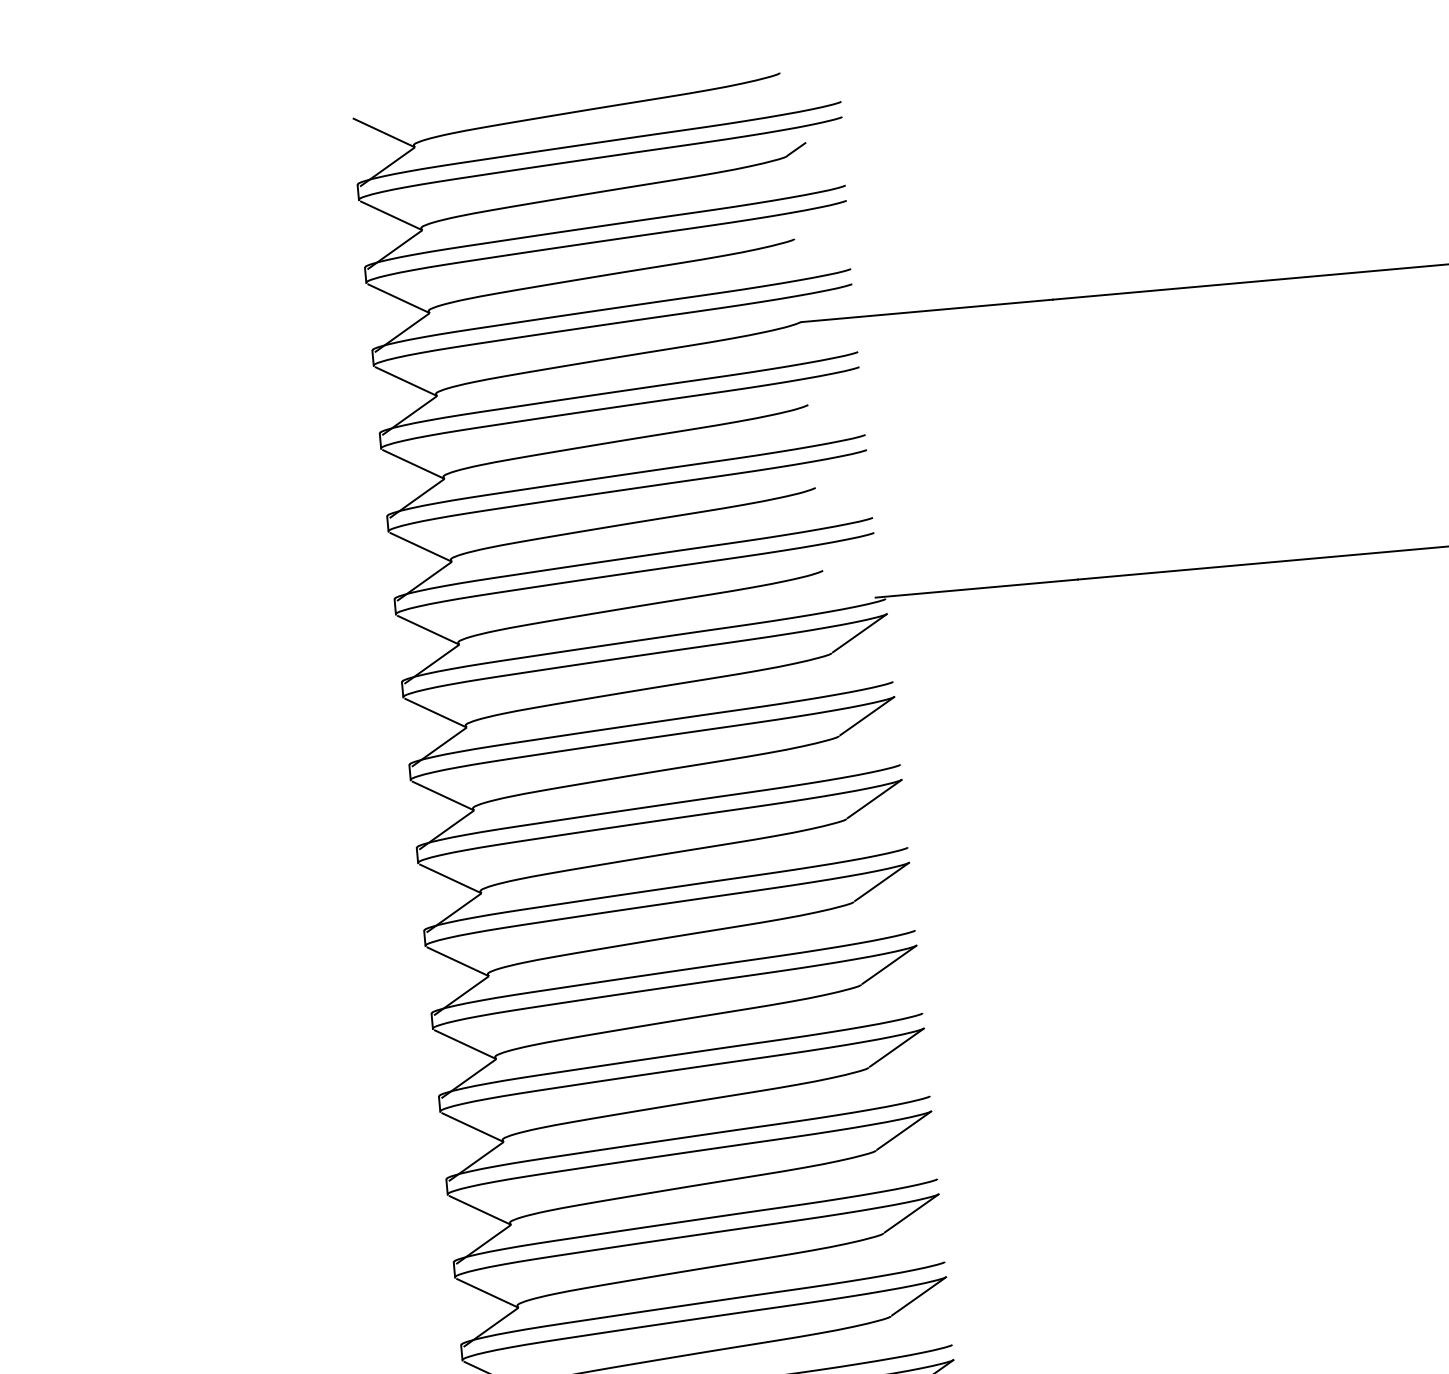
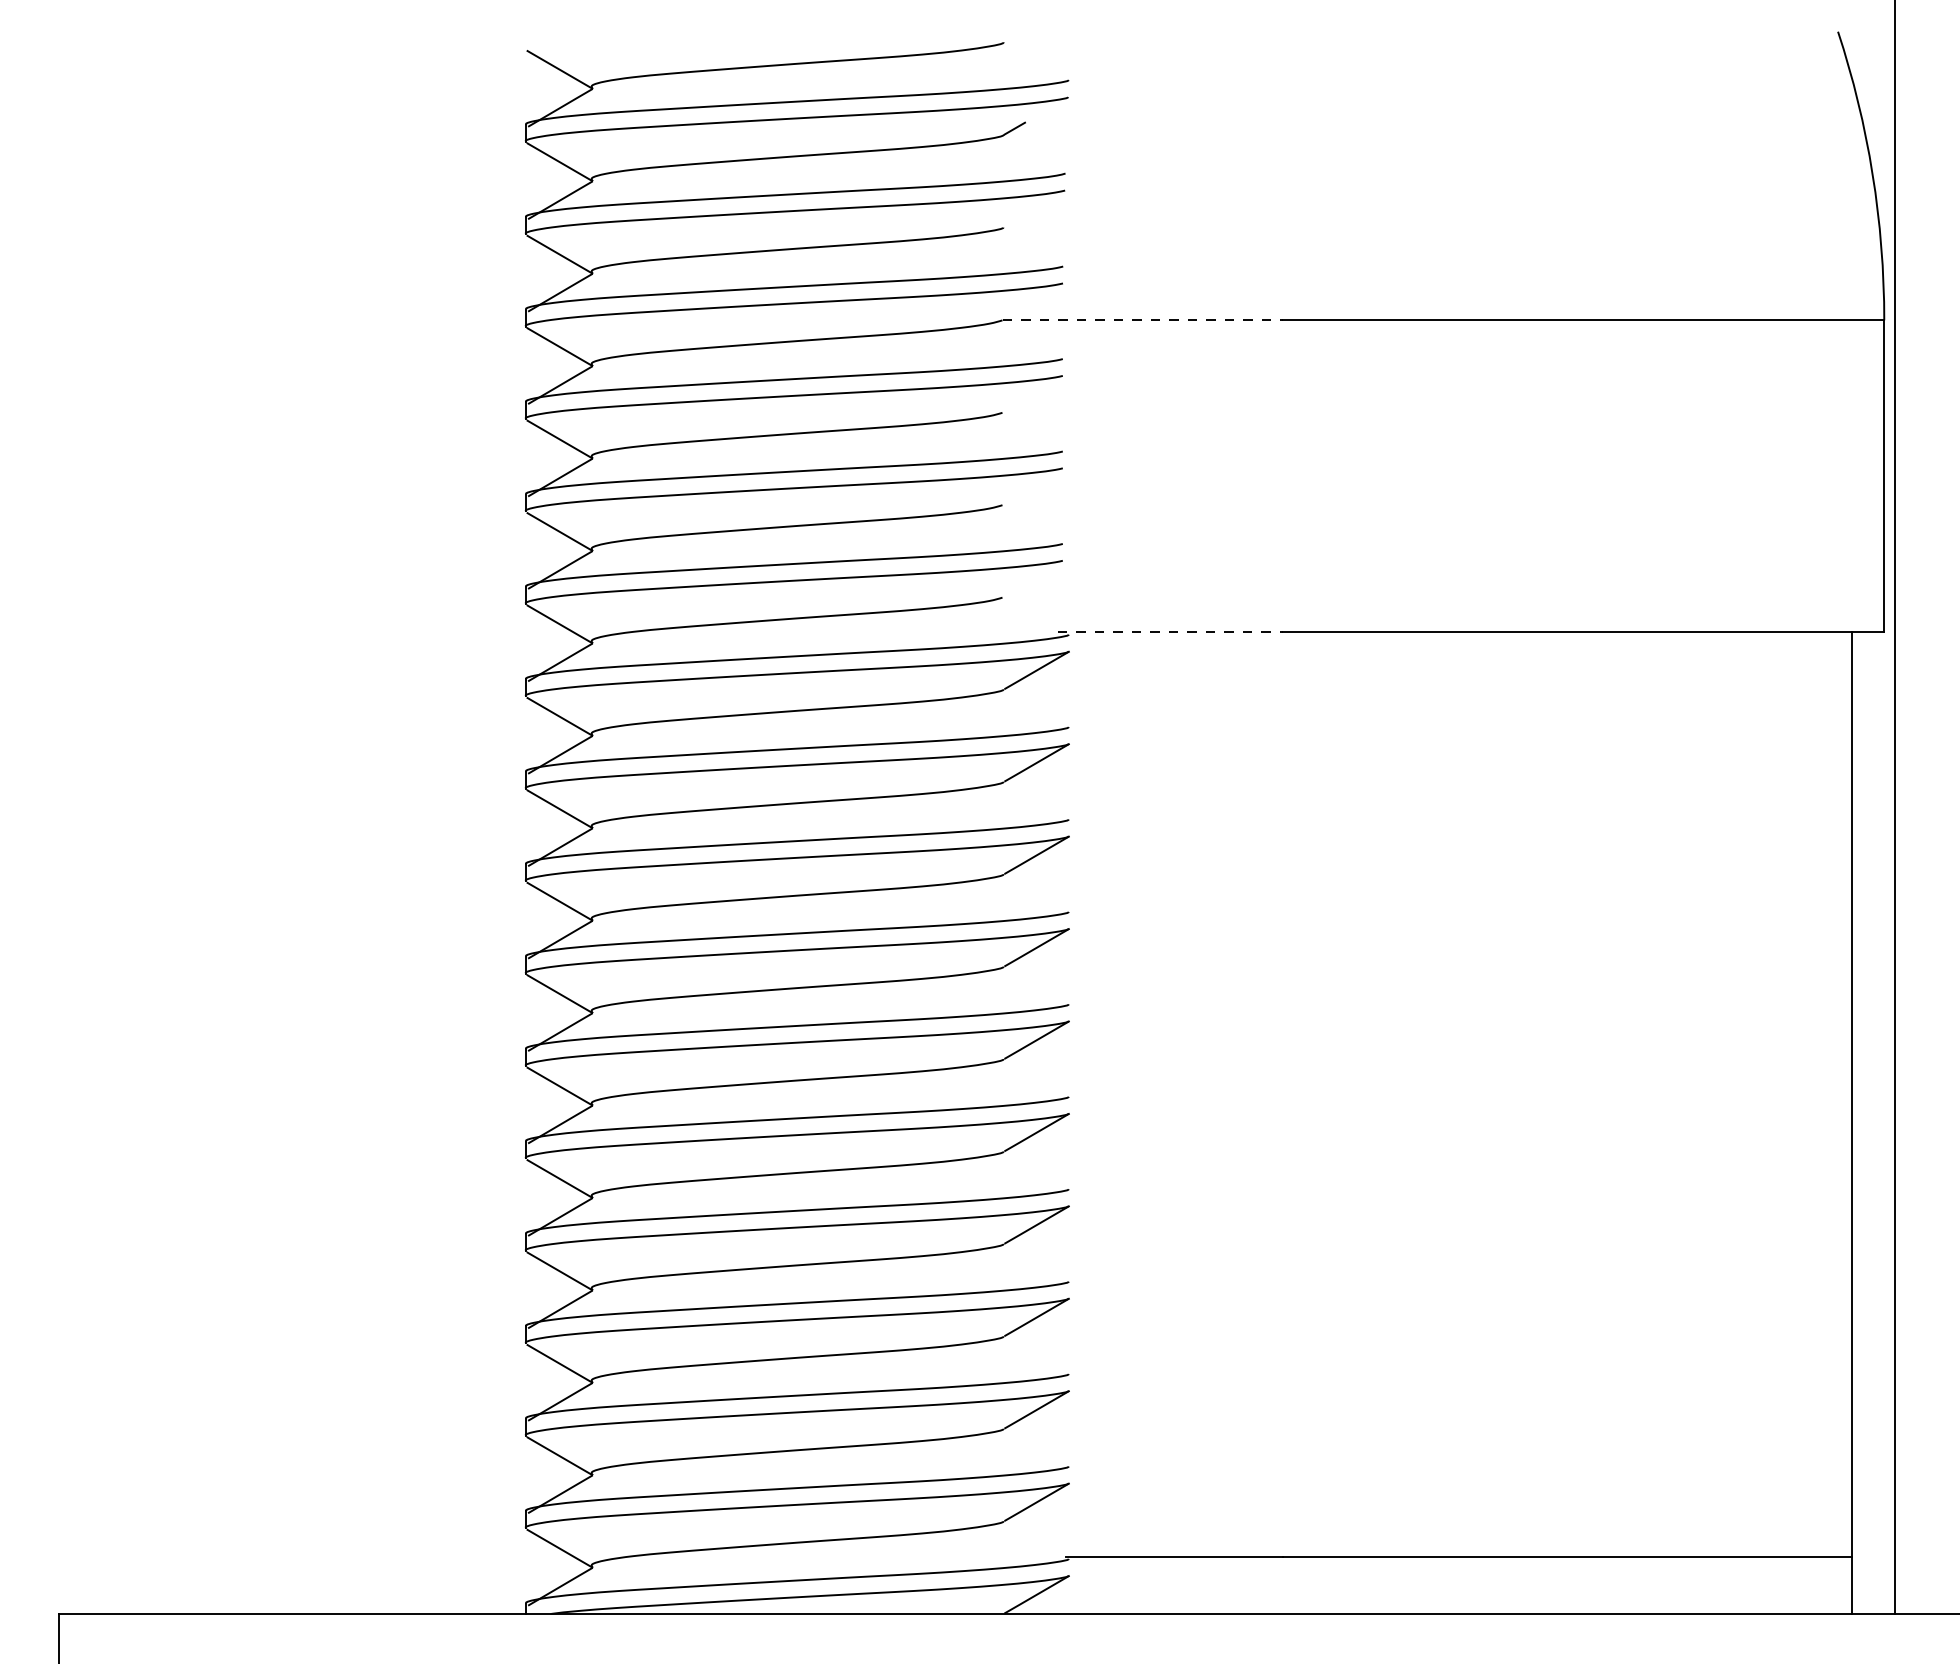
line: (927, 311) -> (1143, 320), solid -> dashed
line: (976, 588) -> (1170, 632), solid -> dashed

